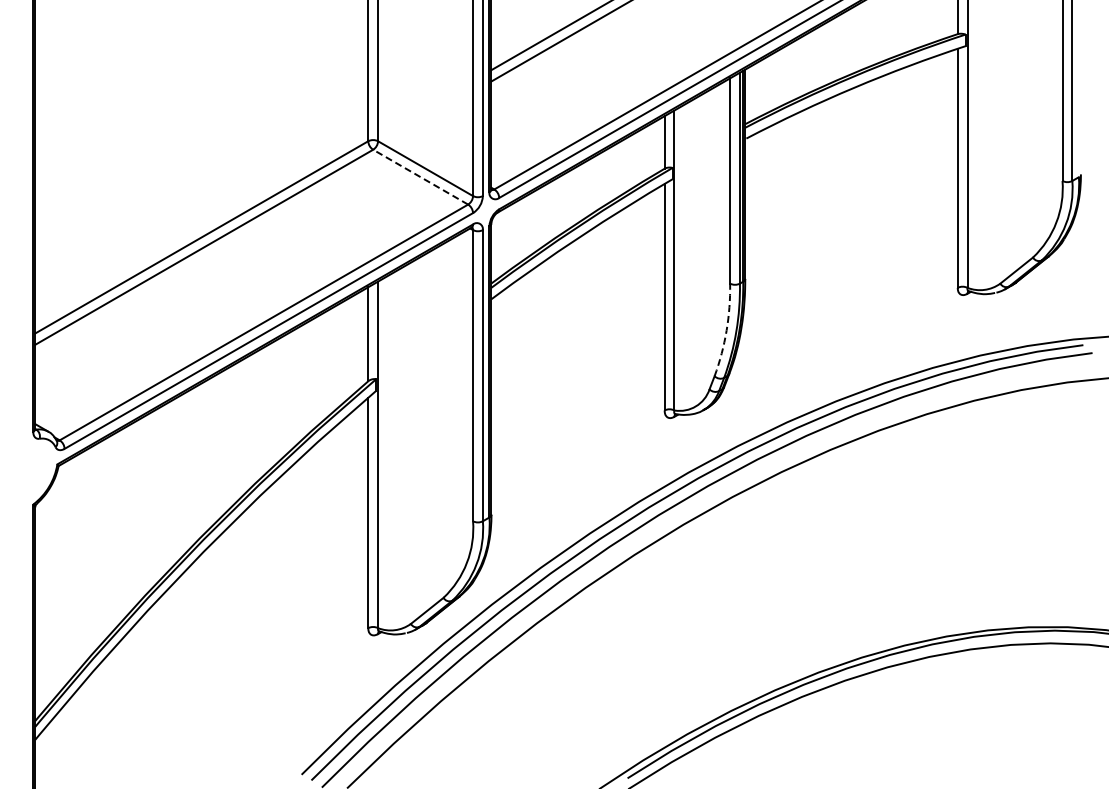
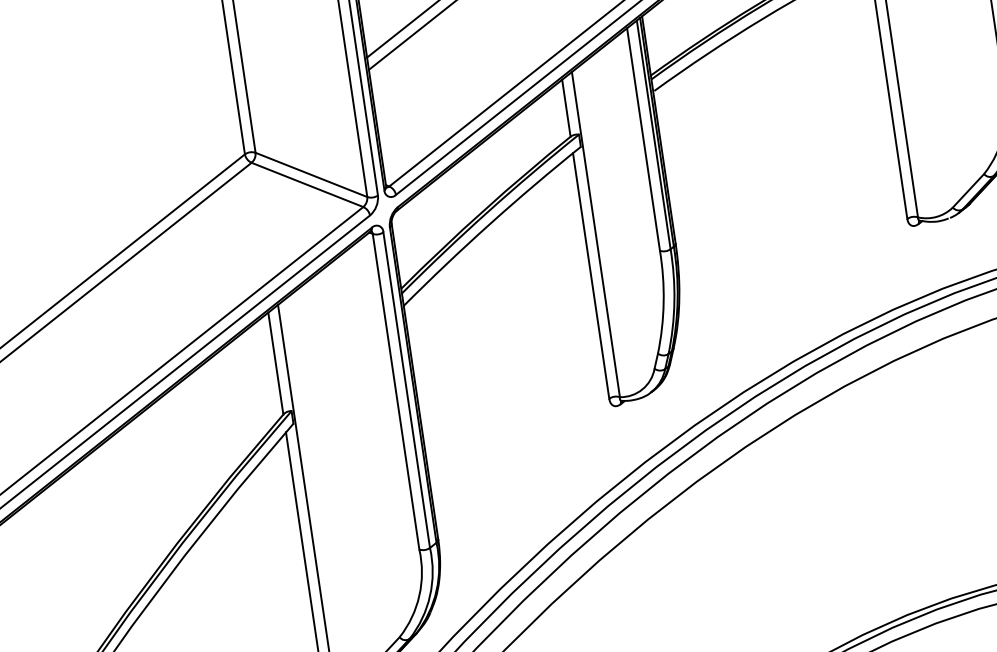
line: (420, 177) -> (307, 185), dashed -> solid
arc: (726, 330) -> (663, 302), dashed -> solid

